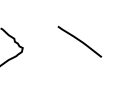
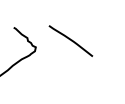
curve: (79, 41) -> (70, 40), moved

